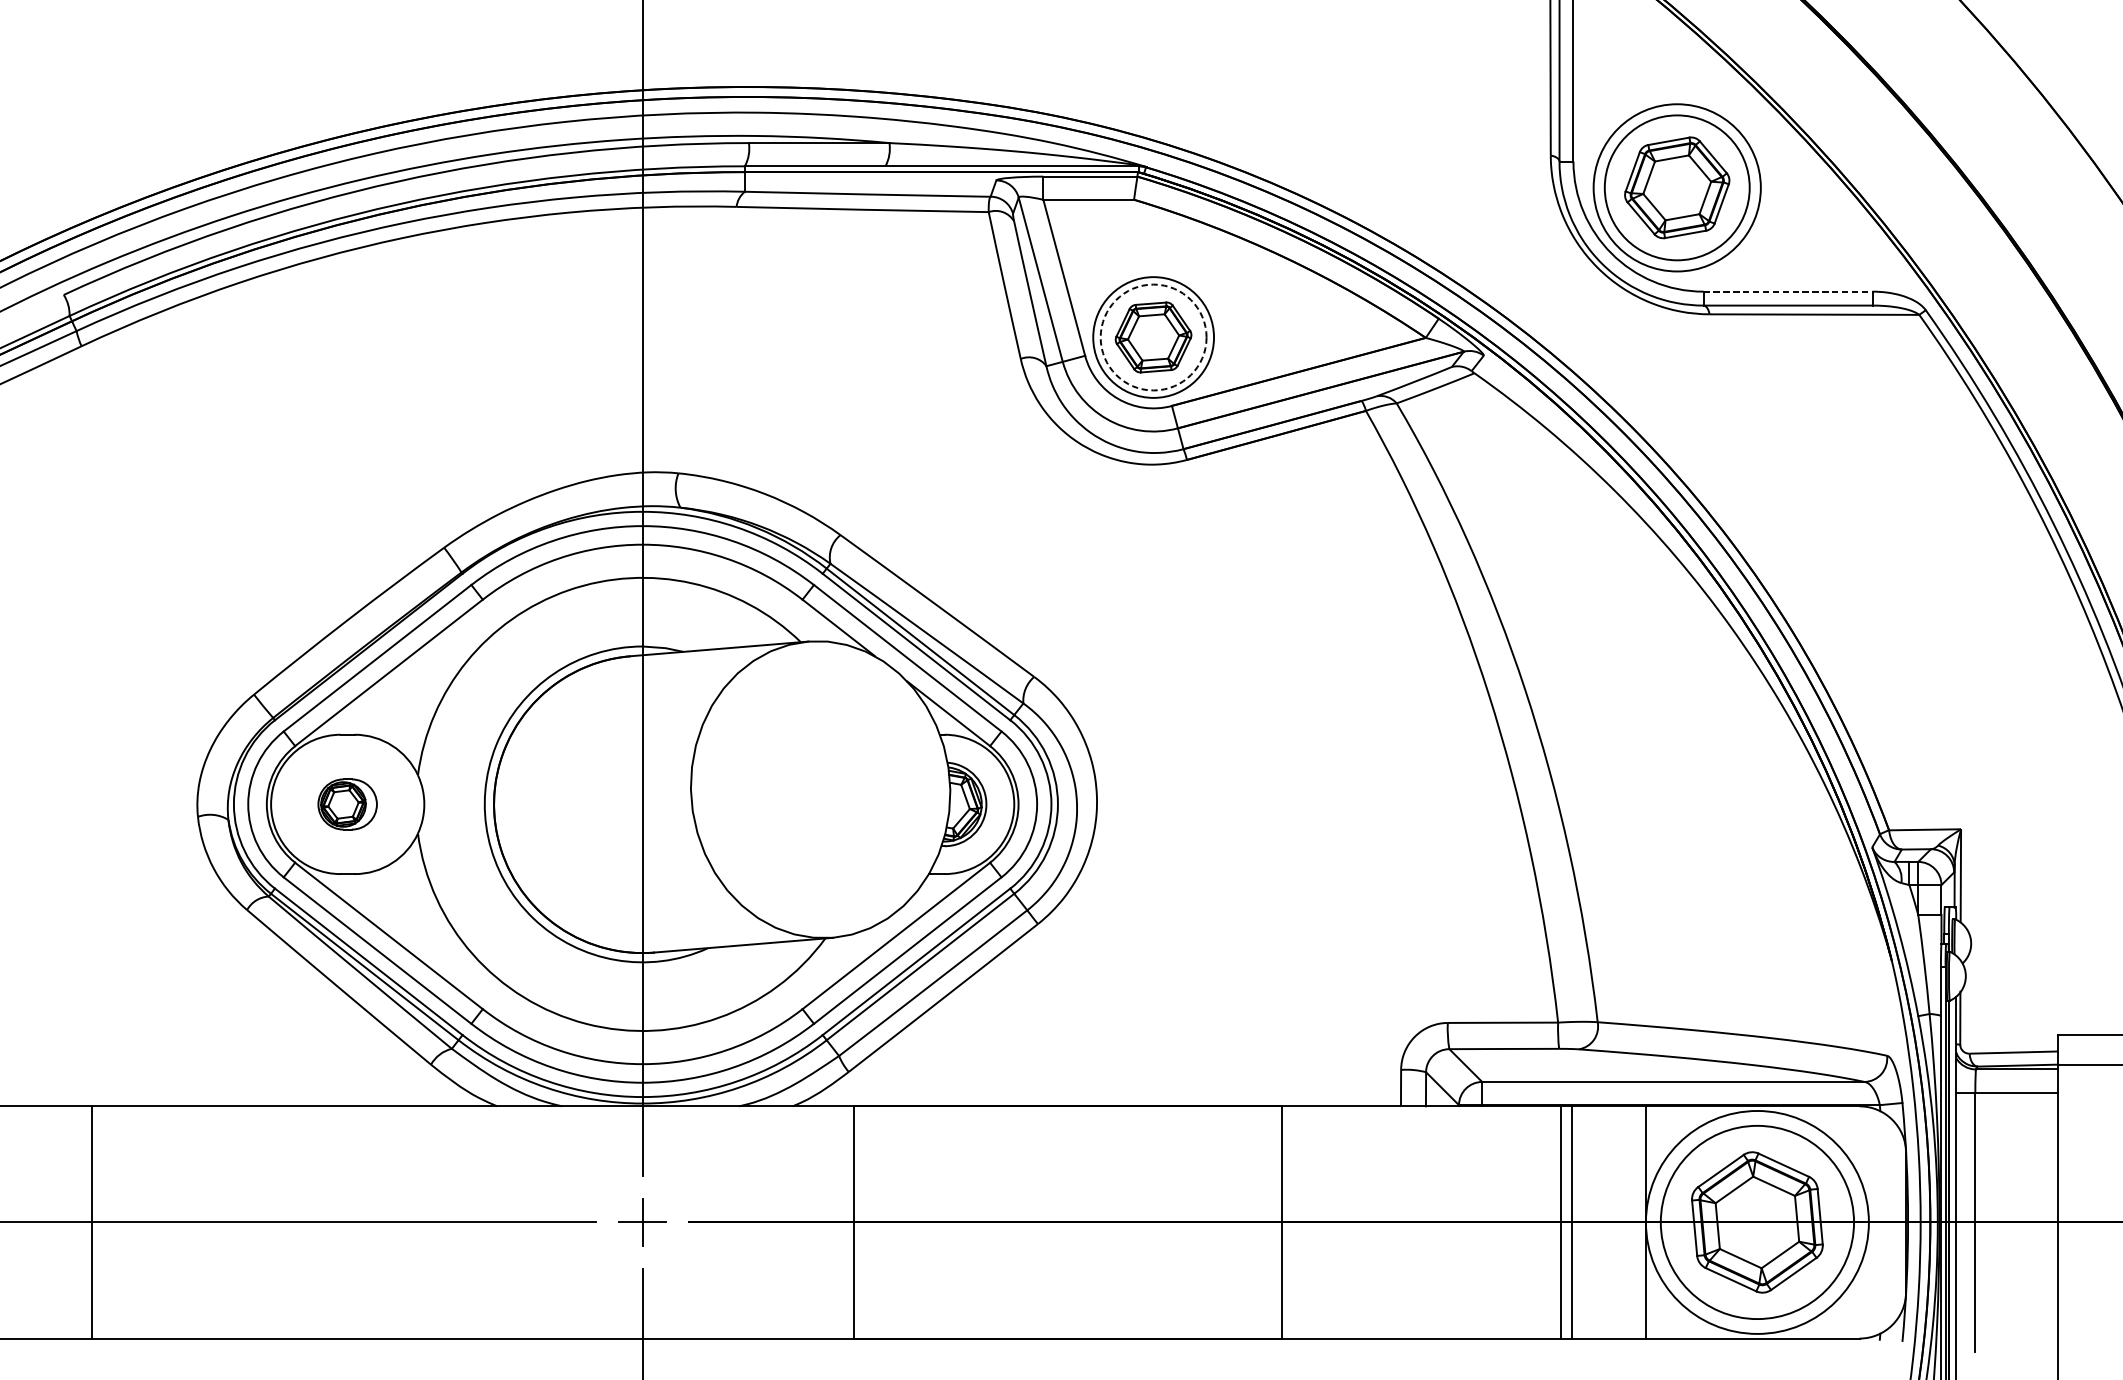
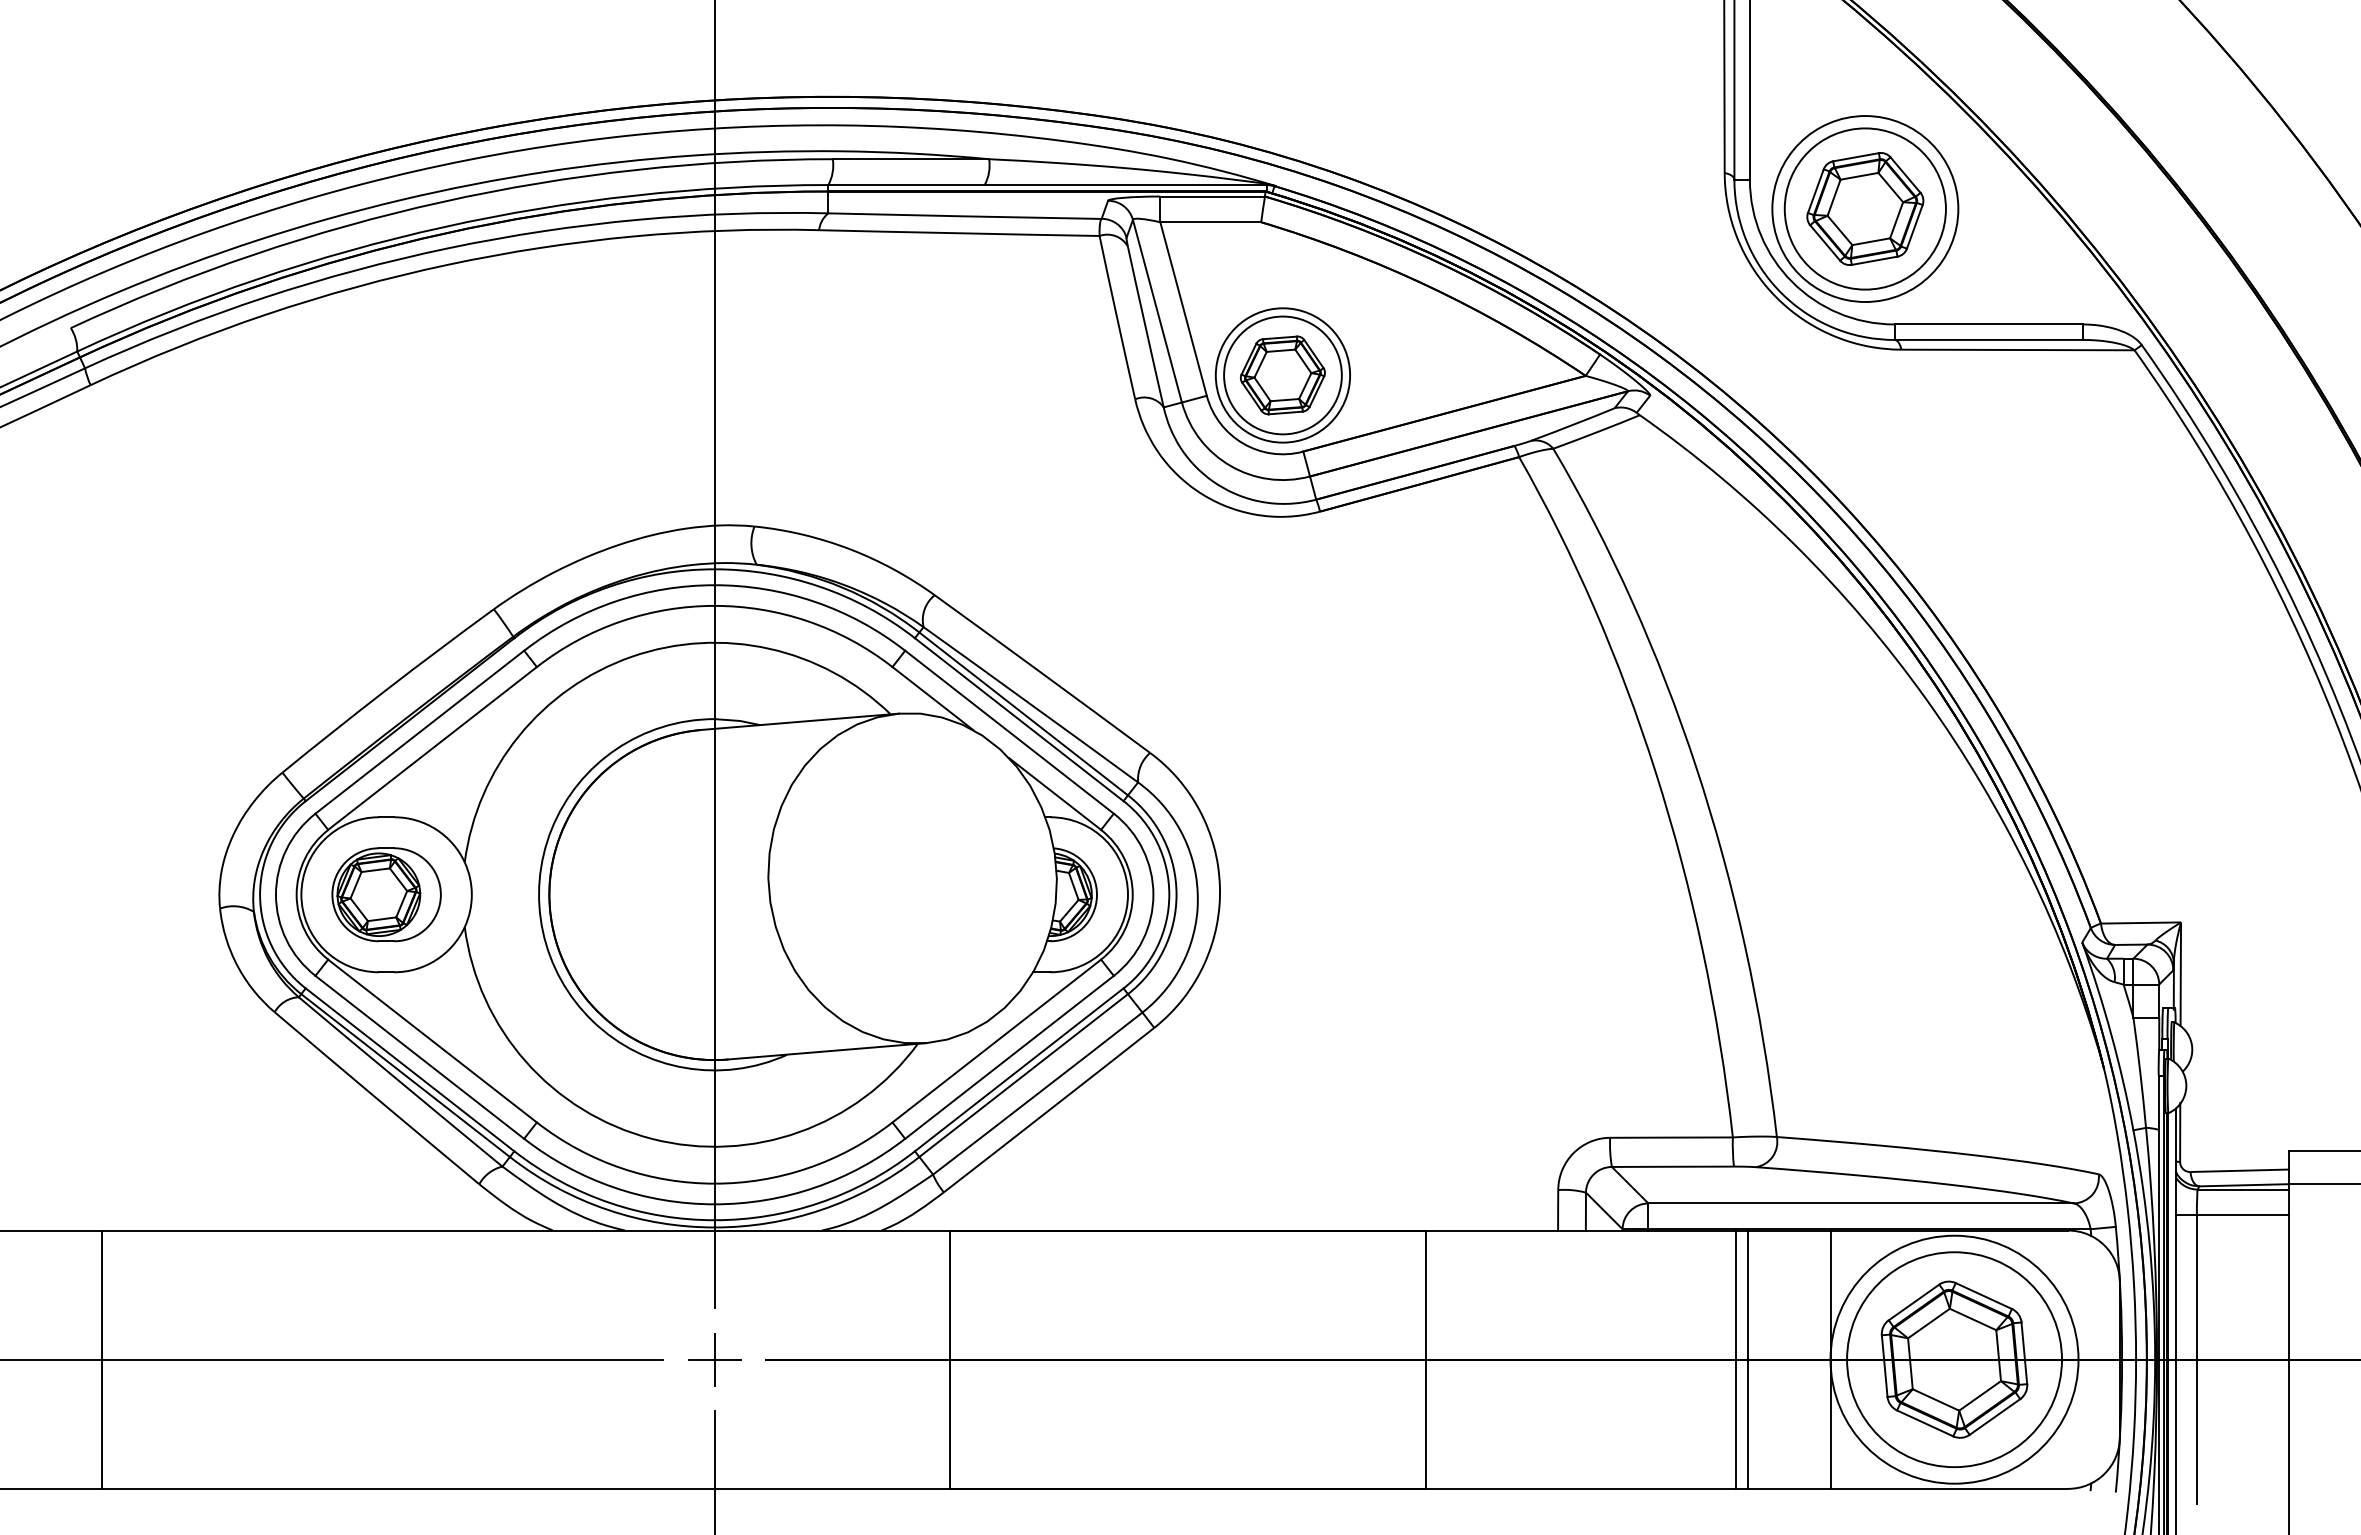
line: (1788, 291) -> (1989, 324), dashed -> solid
circle: (1153, 337) -> (1282, 375), dashed -> solid
part: (347, 804) -> (386, 894), size x1.67

